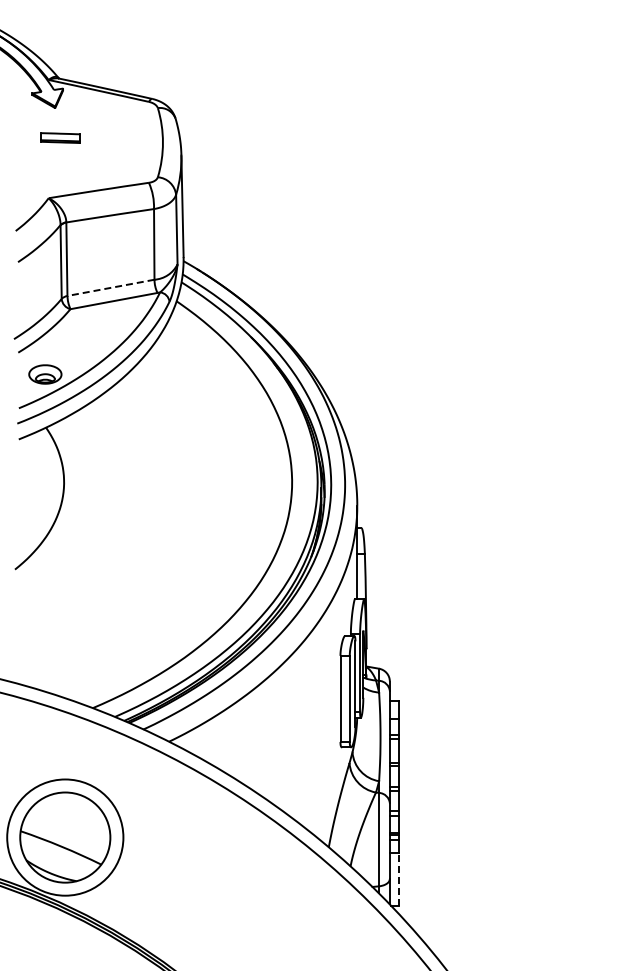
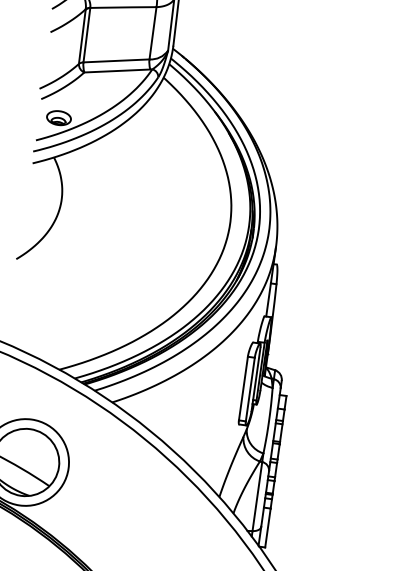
line: (110, 287) -> (116, 60), dashed -> solid
line: (398, 878) -> (267, 527), dashed -> solid

